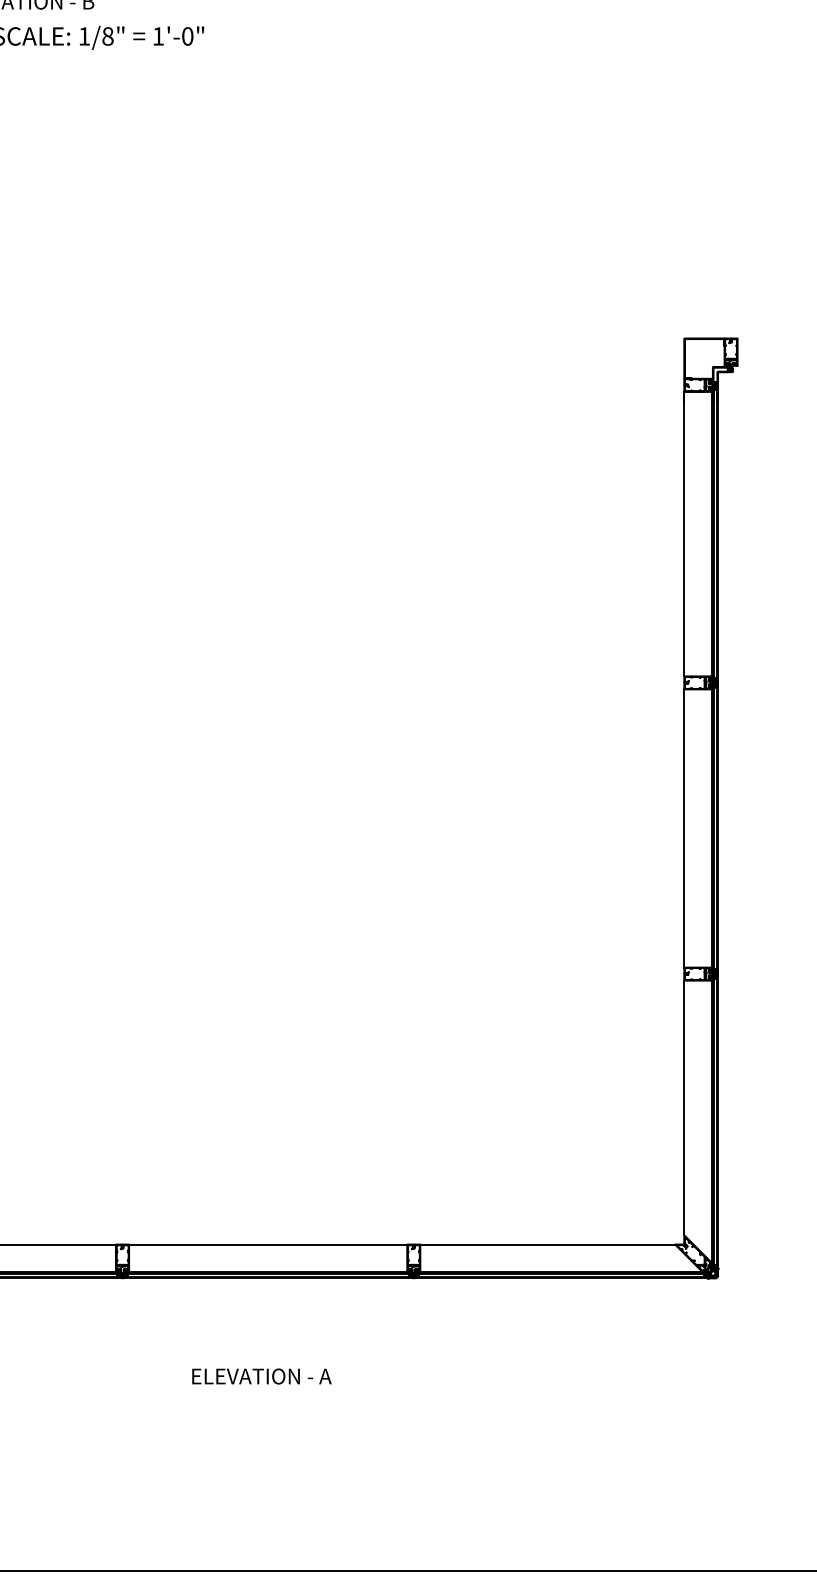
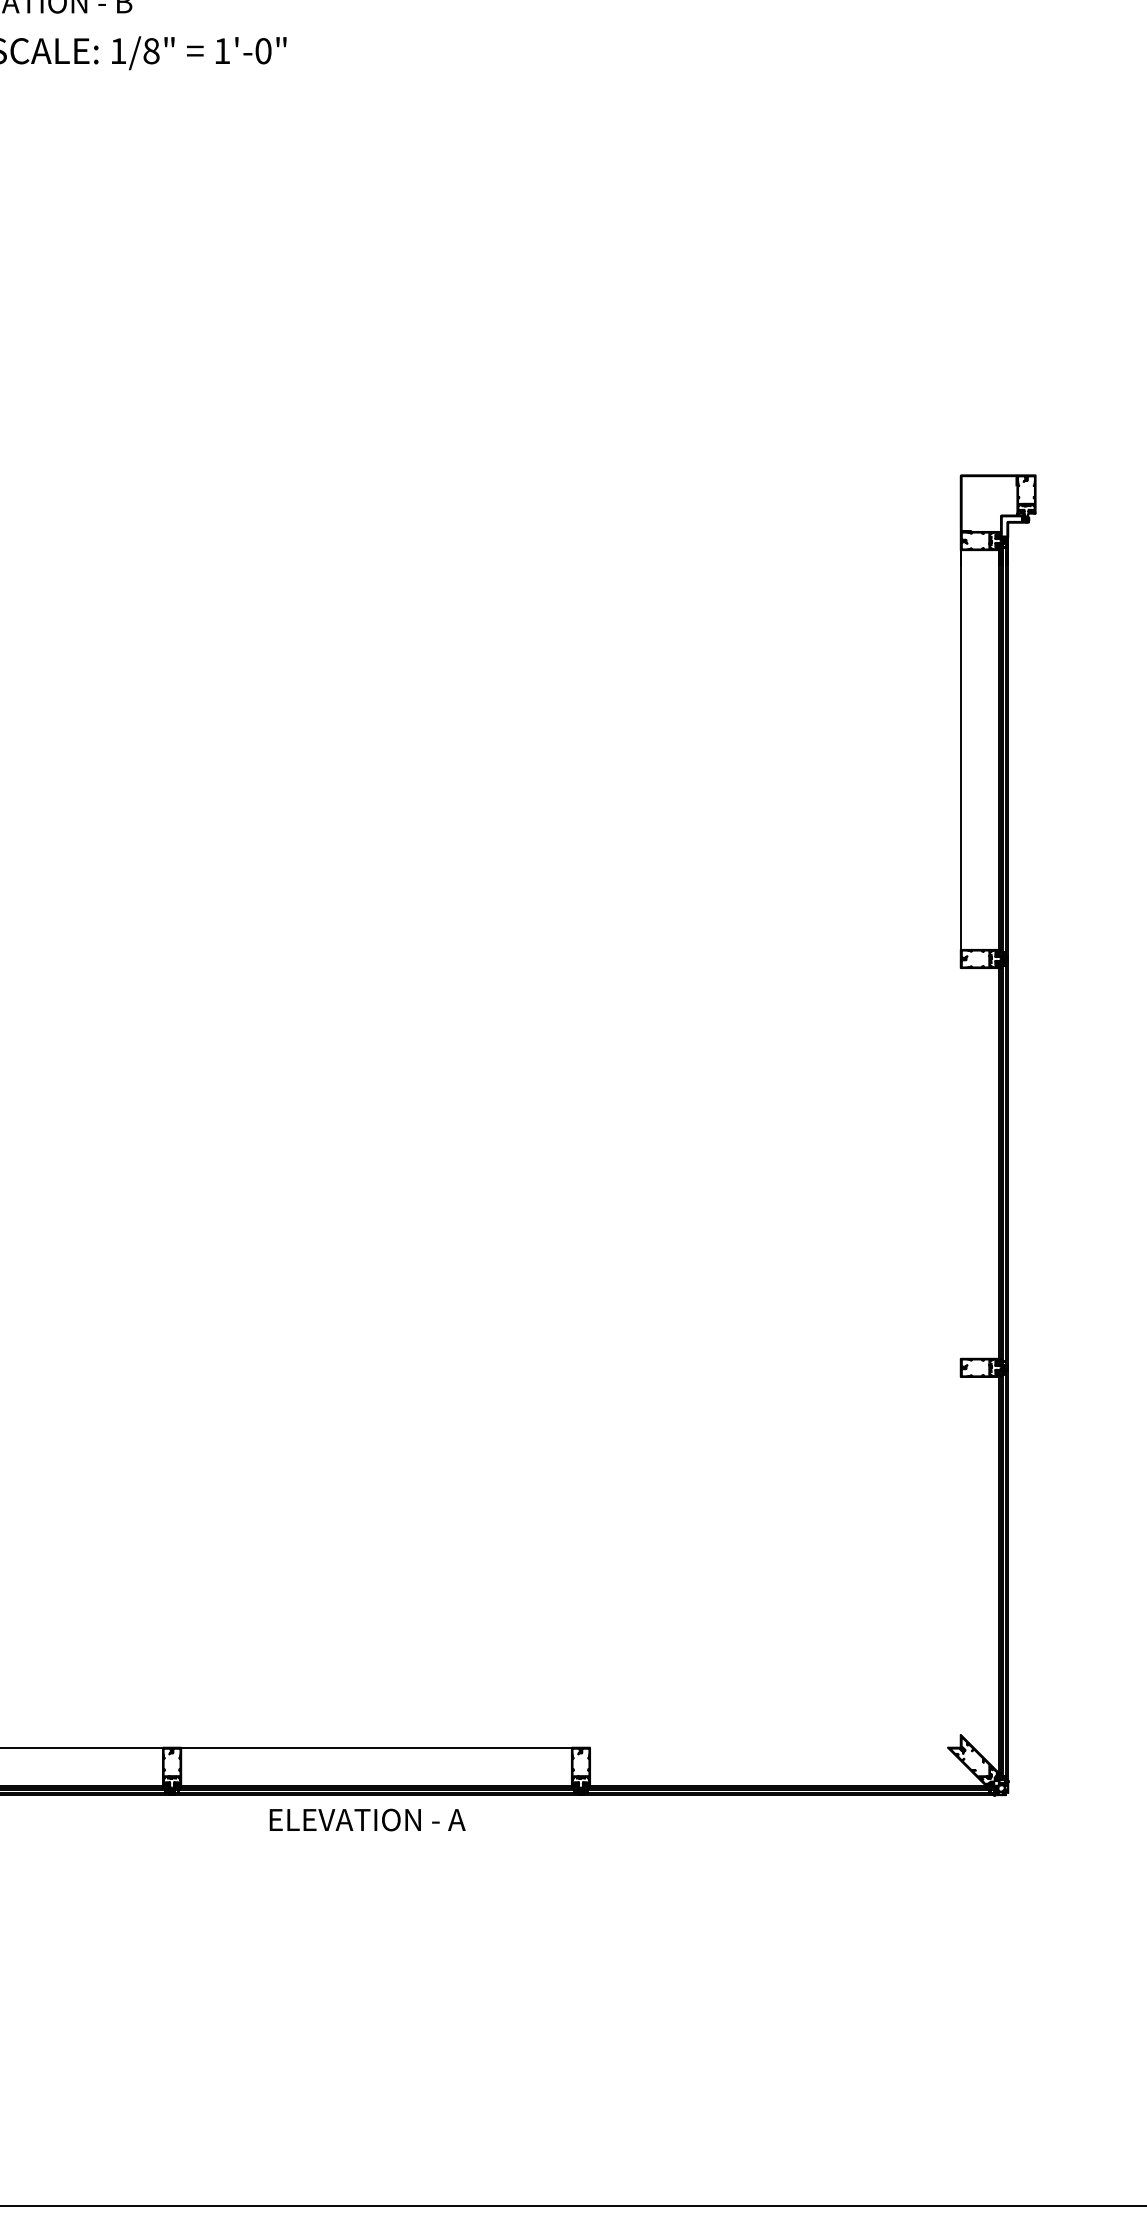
line: (684, 828) -> (960, 1163), removed
line: (684, 1107) -> (960, 1555), removed
line: (548, 1244) -> (769, 1747), removed
text: (261, 1376) -> (367, 1819), moved

